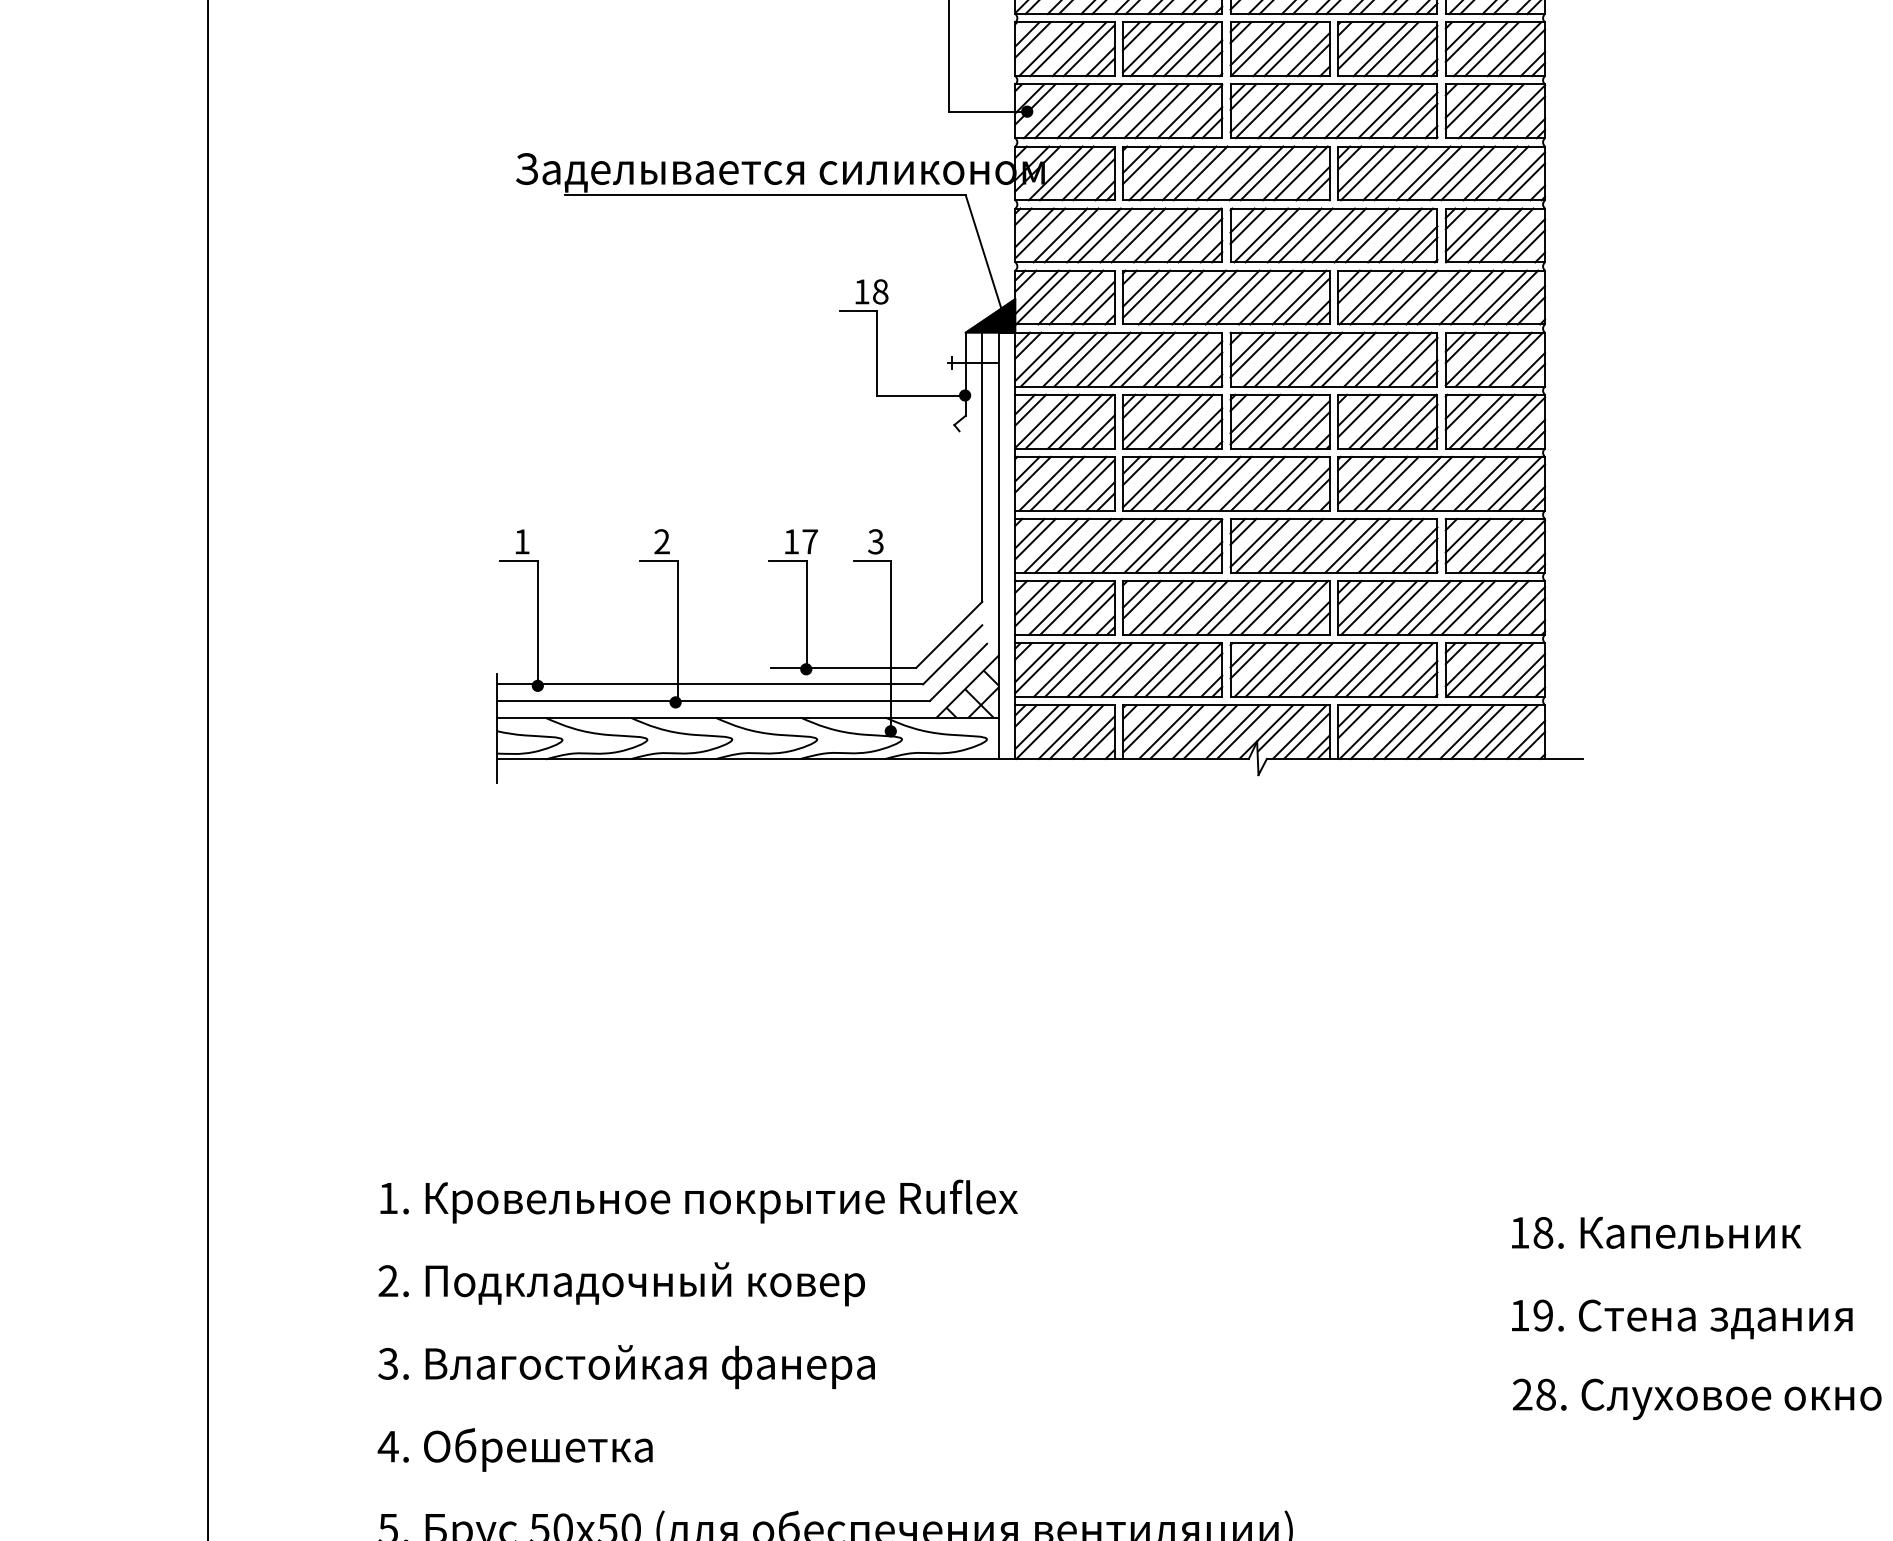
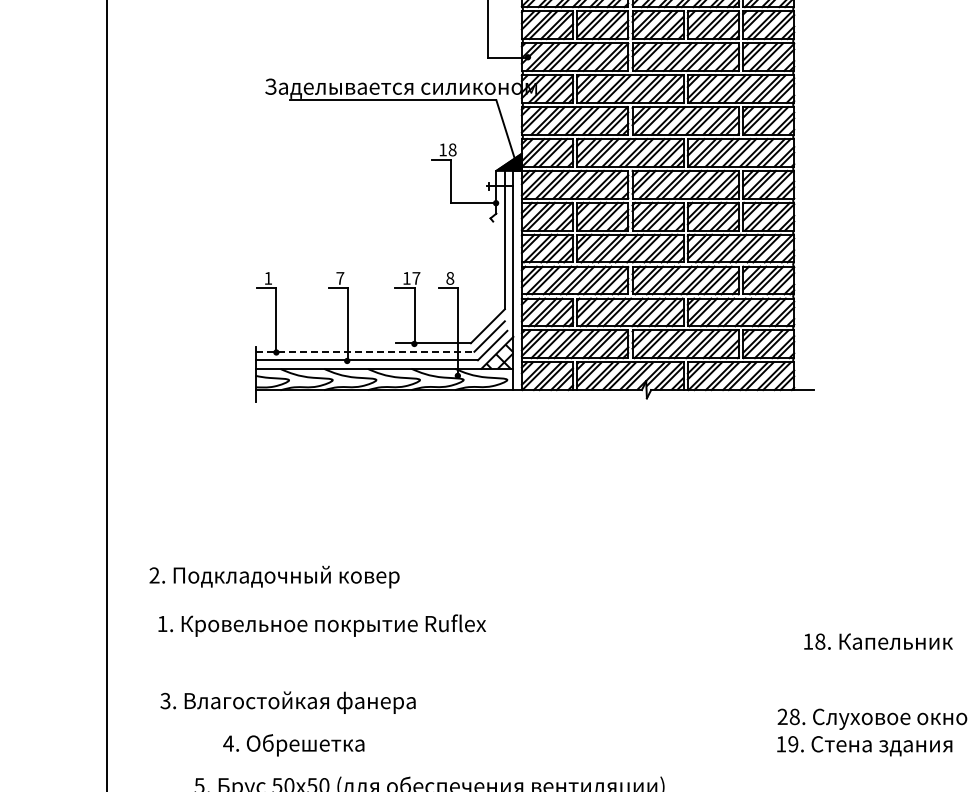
text: (662, 541) -> (340, 278), 2 -> 7
text: (876, 541) -> (450, 278), 3 -> 8
line: (711, 683) -> (365, 351), solid -> dashed
text: (697, 1201) -> (321, 625), moved
text: (1656, 1232) -> (878, 641), moved
text: (621, 1283) -> (274, 576), moved
text: (1681, 1319) -> (864, 746), moved
text: (625, 1366) -> (287, 702), moved
text: (514, 1450) -> (293, 745), moved

